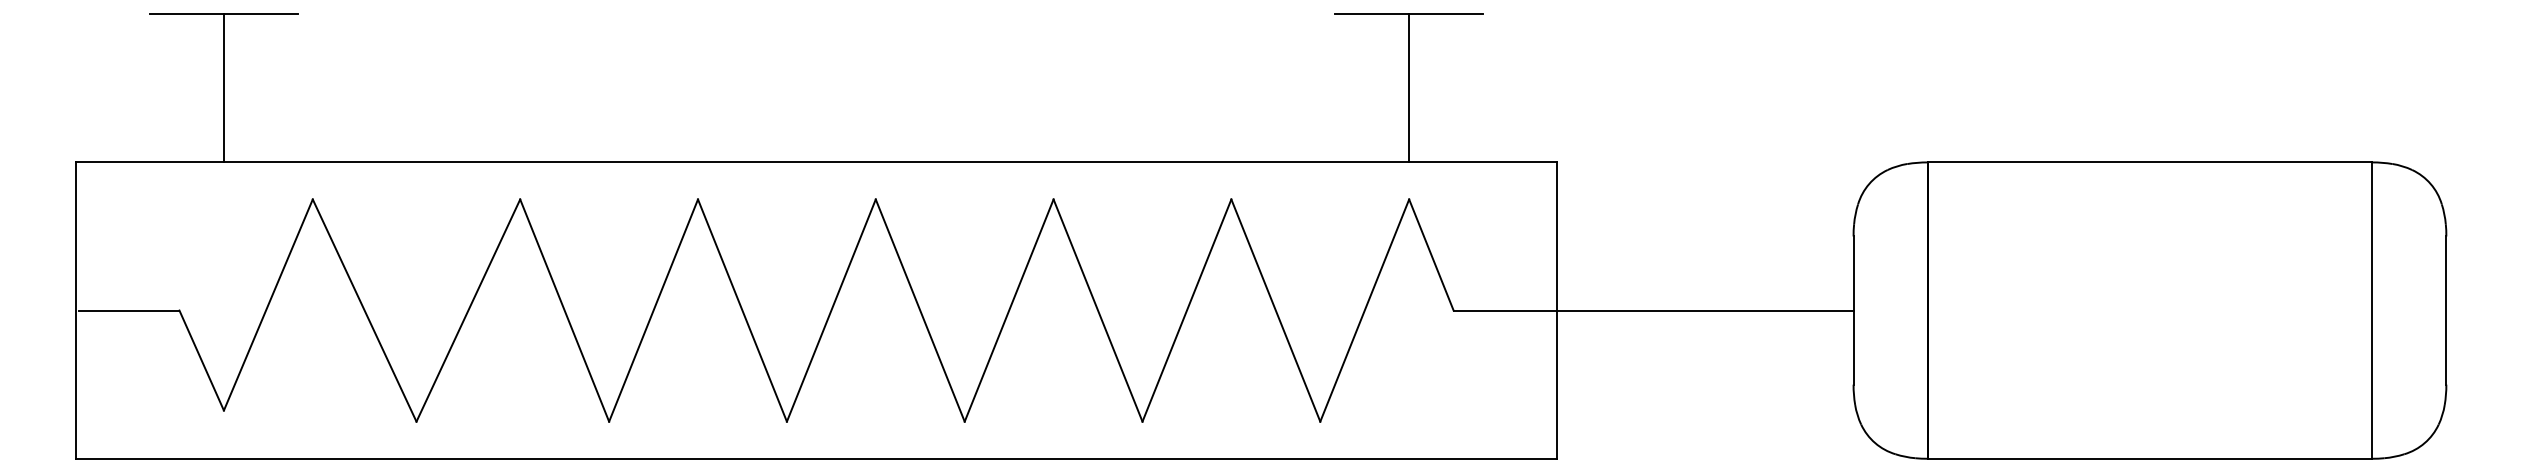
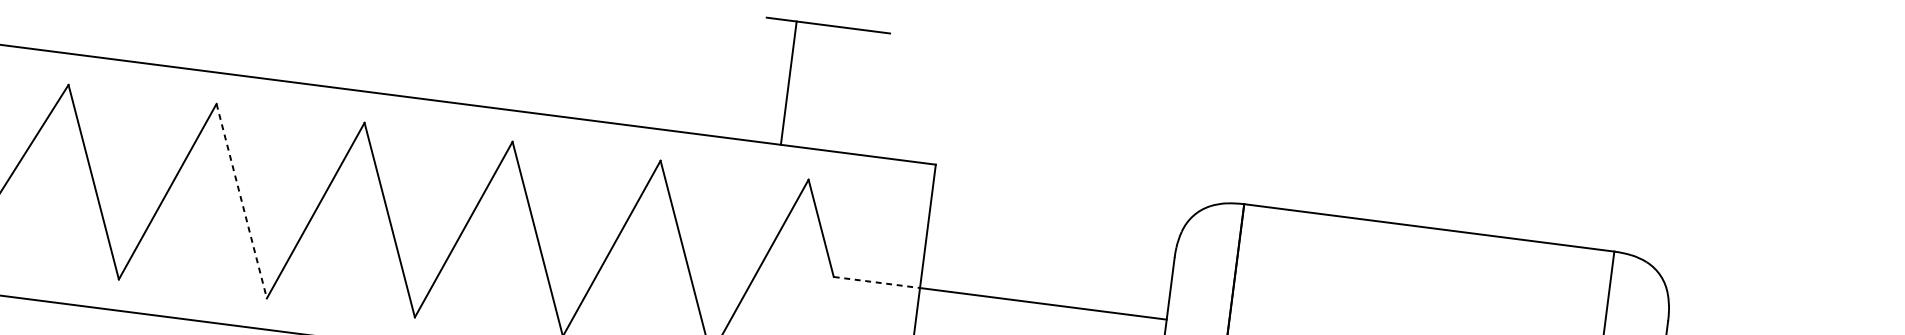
line: (1409, 88) -> (789, 83), moved
line: (742, 310) -> (241, 201), solid -> dashed
line: (1505, 310) -> (876, 282), solid -> dashed

